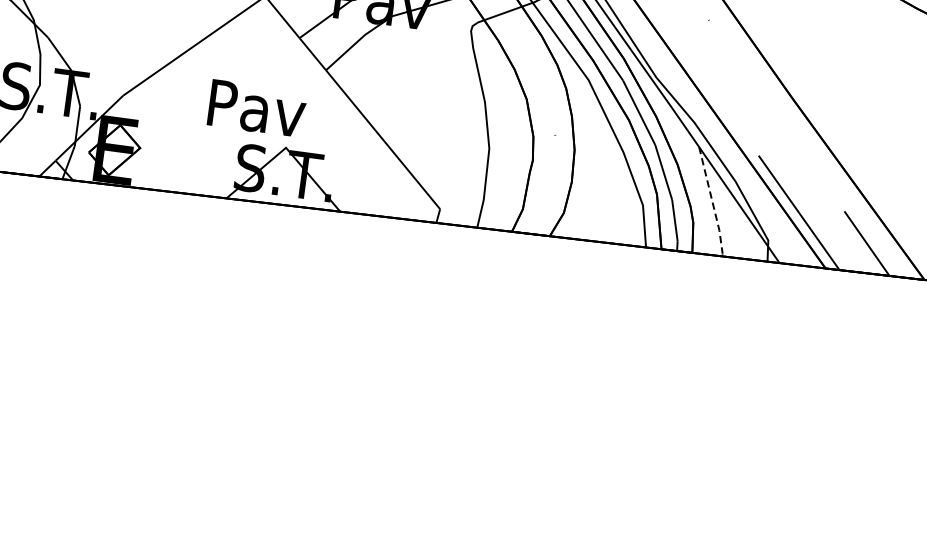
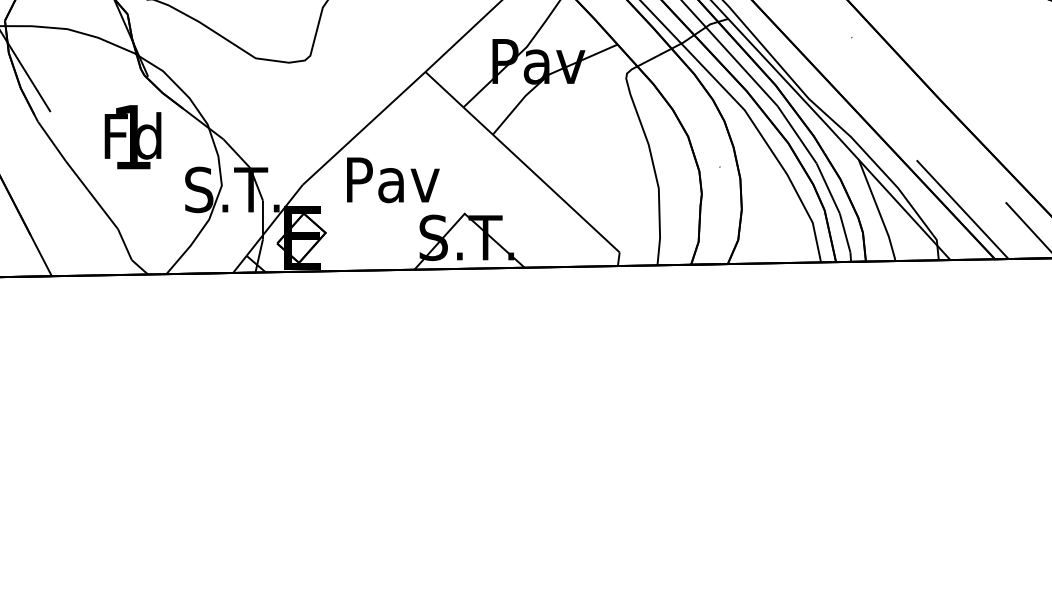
text: (257, 109) -> (393, 180), moved
line: (713, 203) -> (879, 211), dashed -> solid

